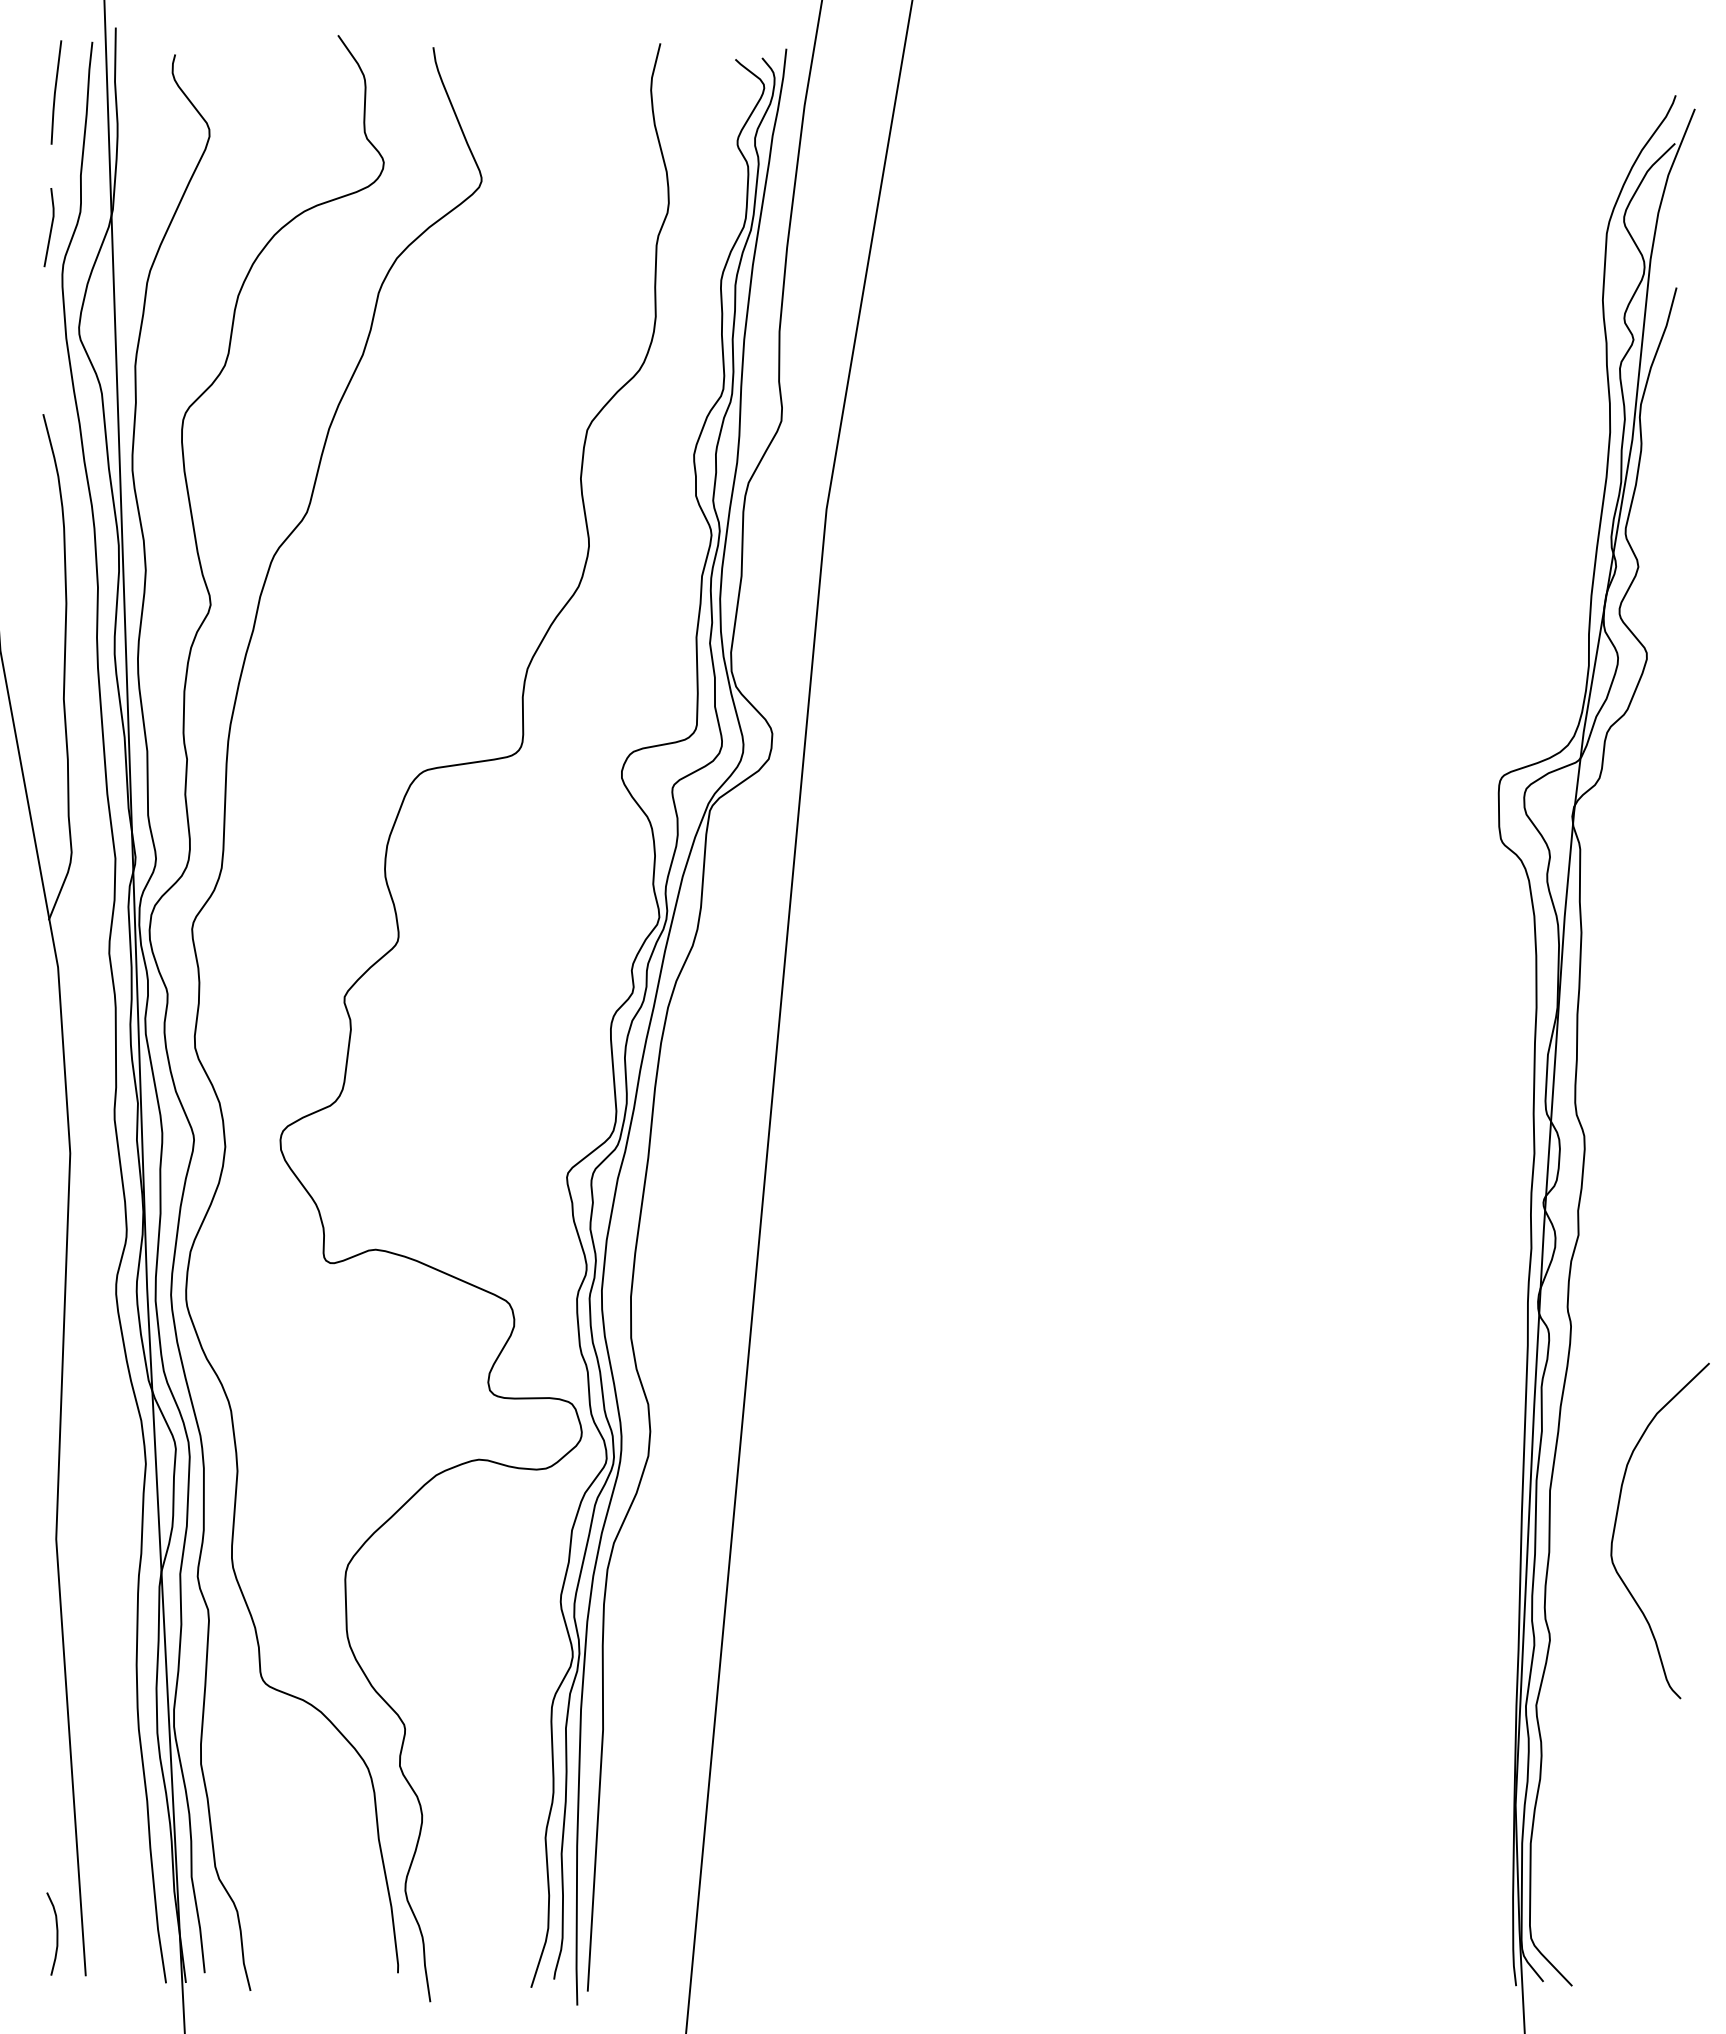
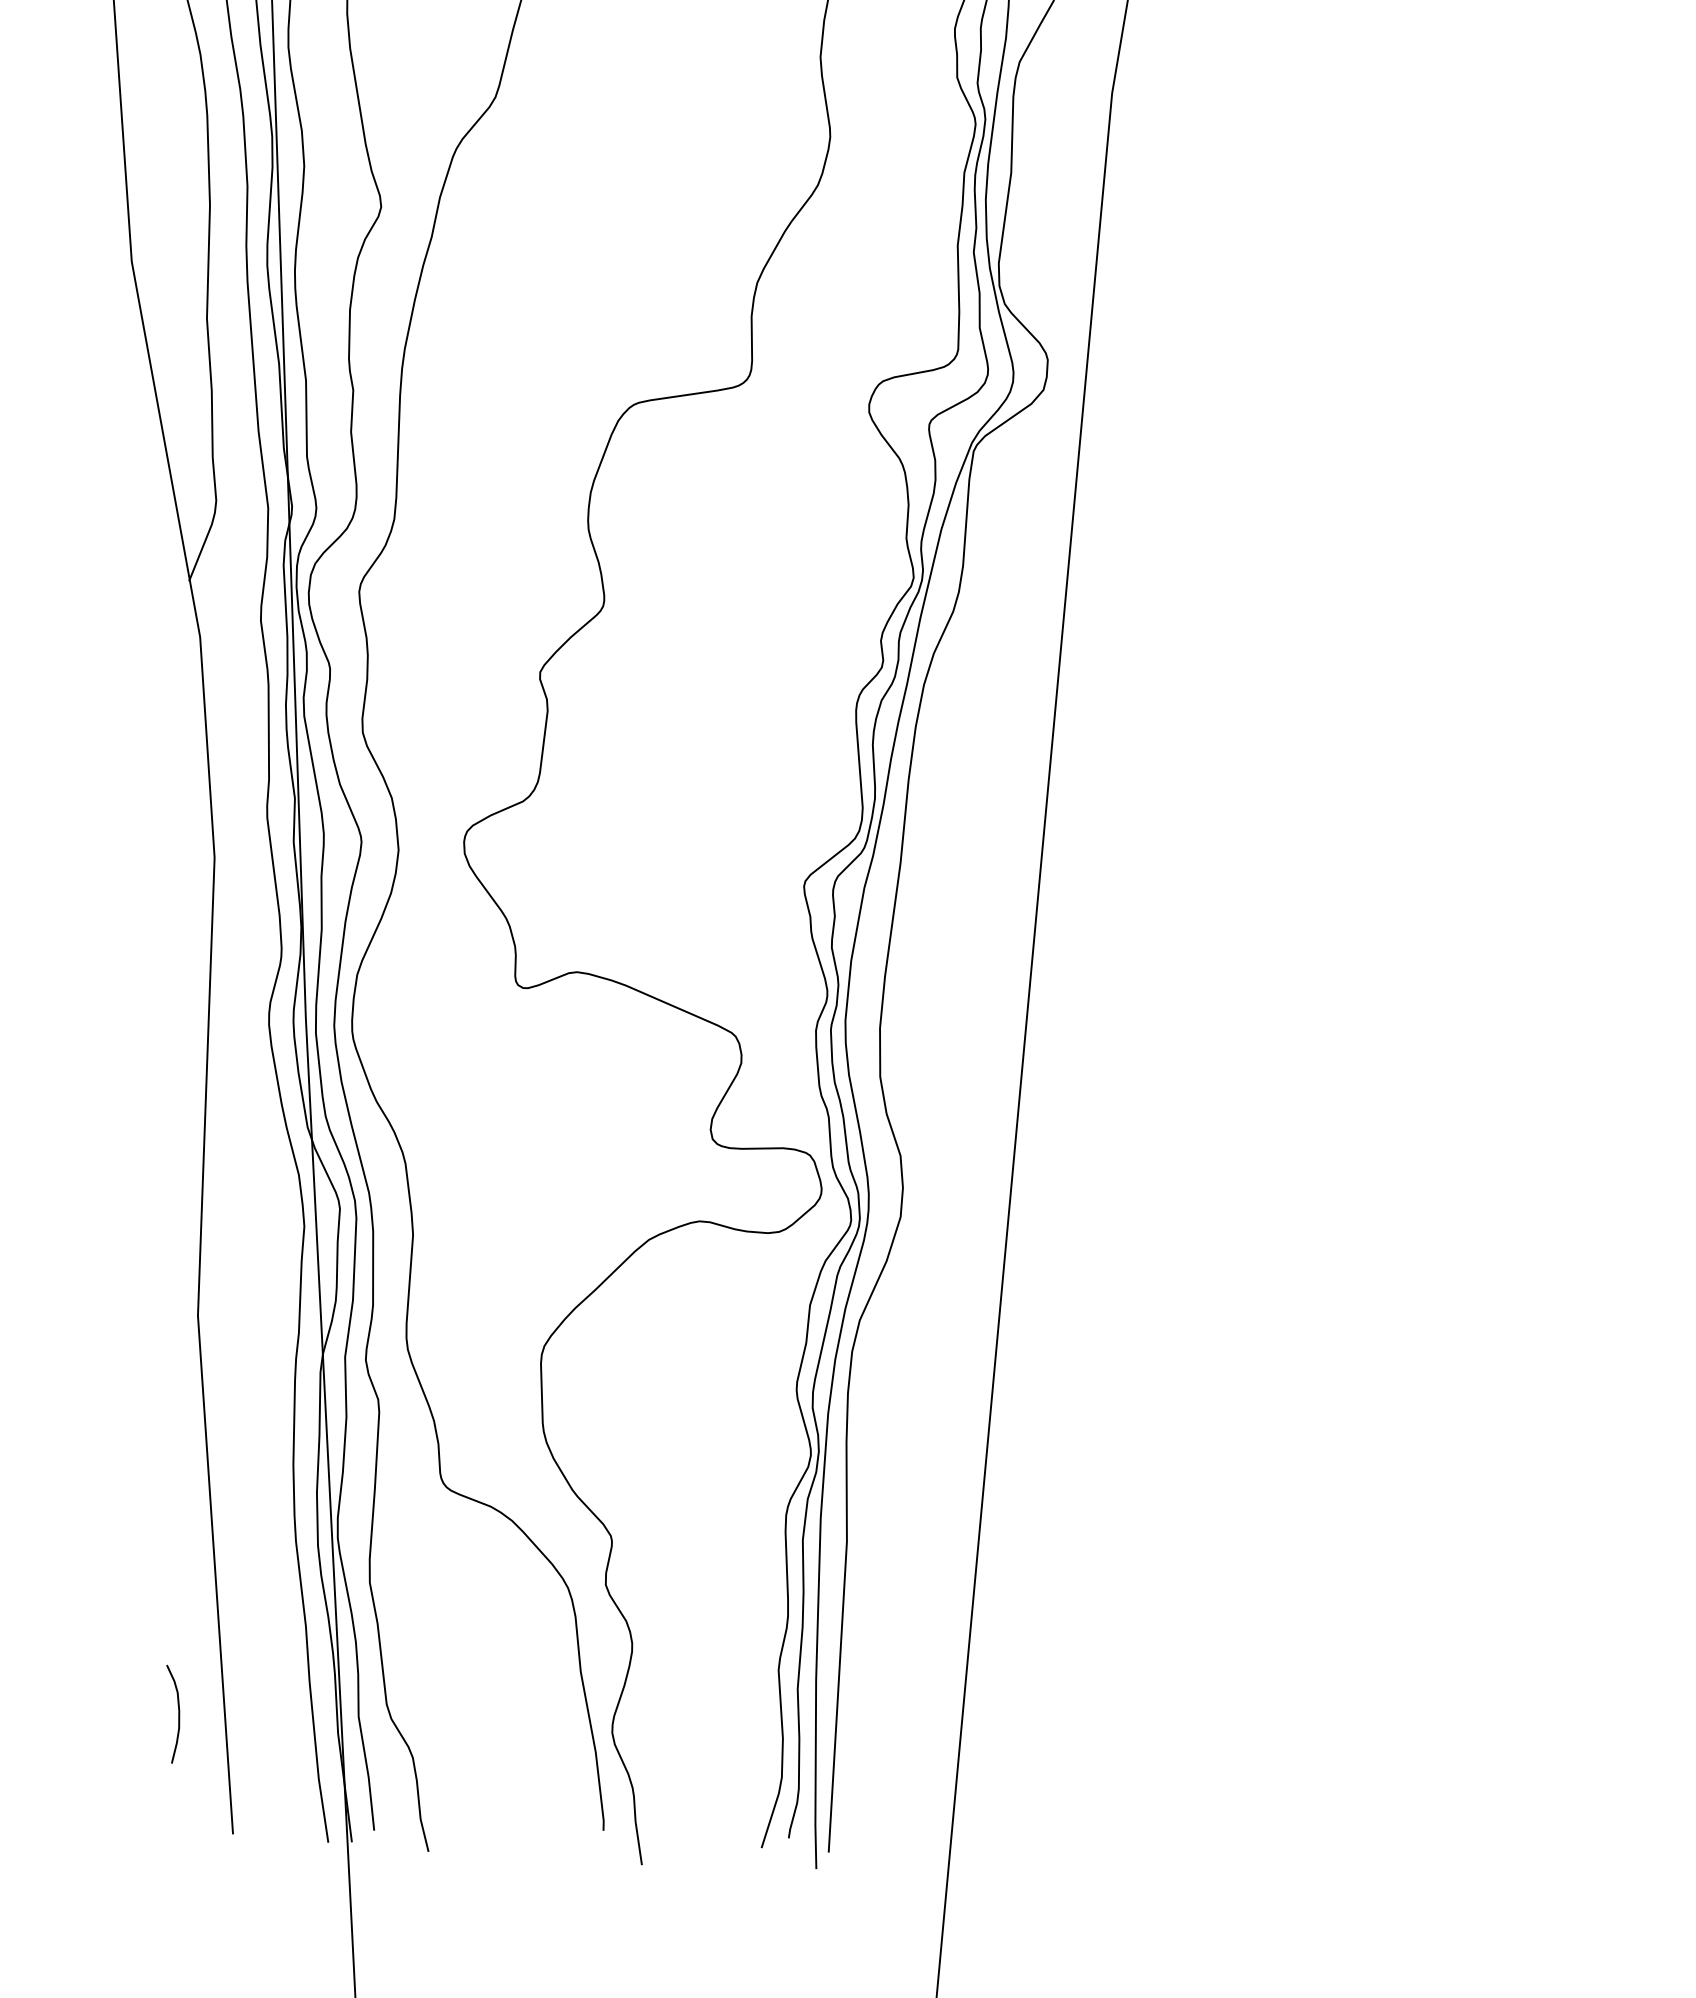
curve: (56, 1933) -> (178, 1713), moved

